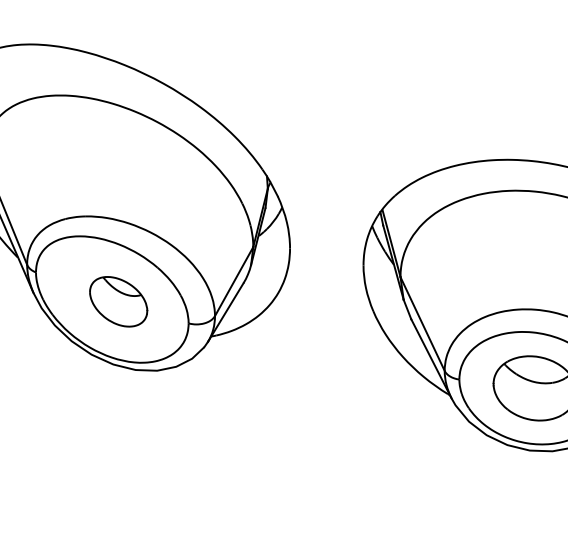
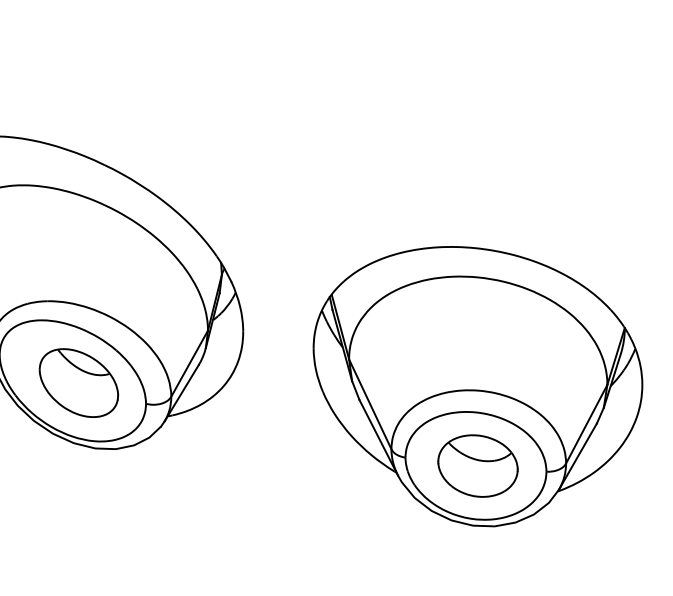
part: (118, 301) -> (78, 382), size x1.43

